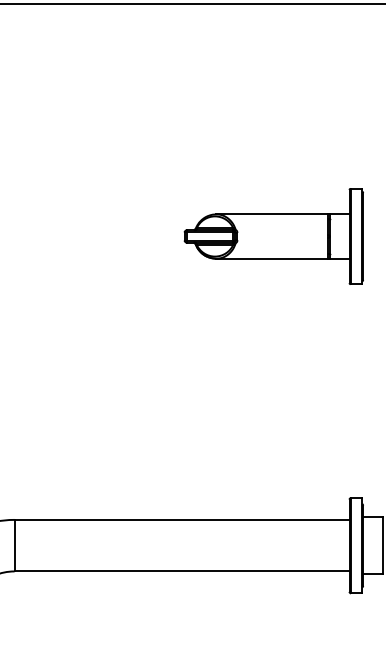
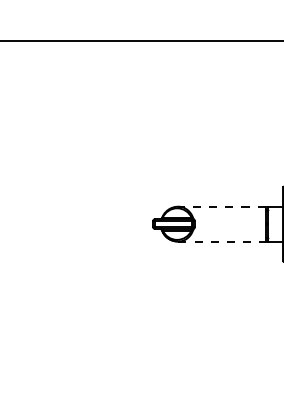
line: (272, 214) -> (222, 206), solid -> dashed
line: (272, 258) -> (222, 241), solid -> dashed

